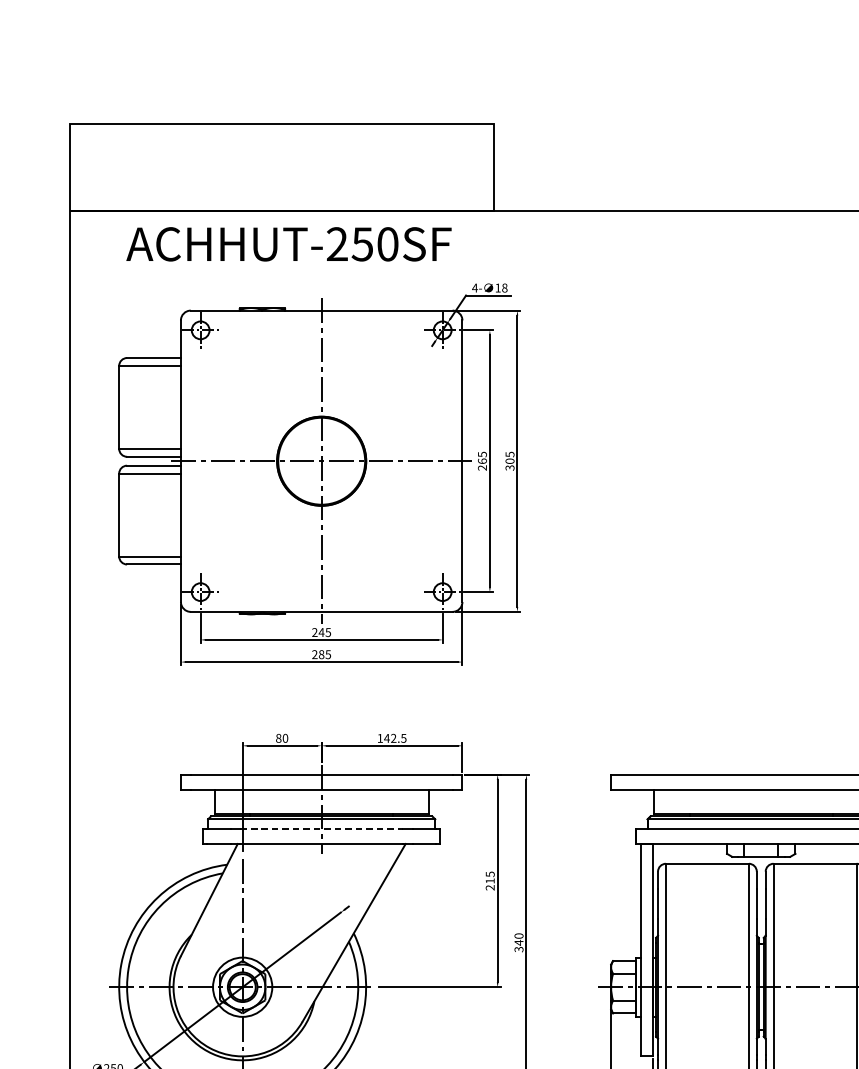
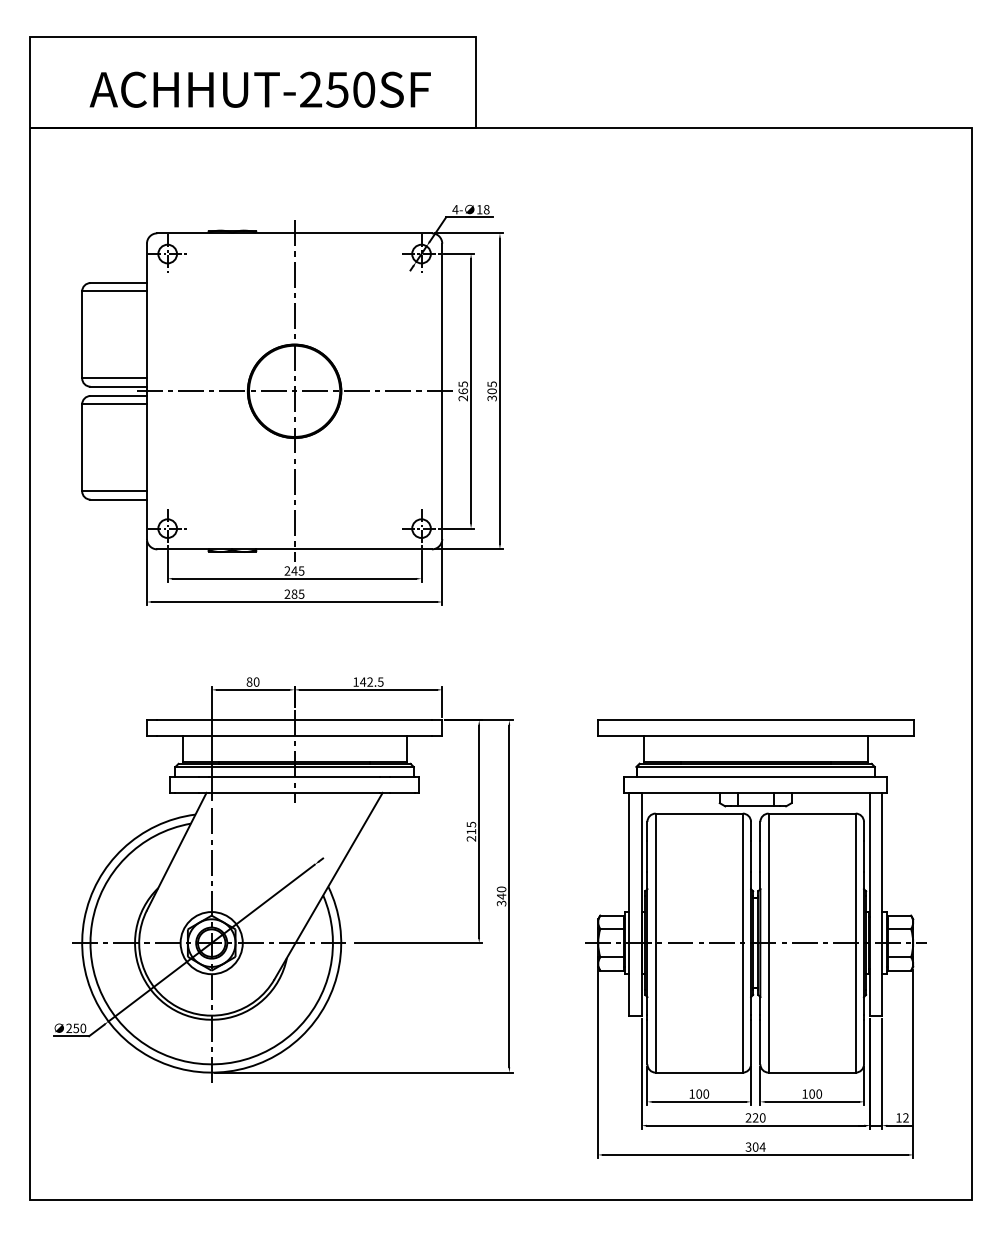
text: (288, 244) -> (259, 89), moved
line: (322, 829) -> (295, 777), dashed -> solid

